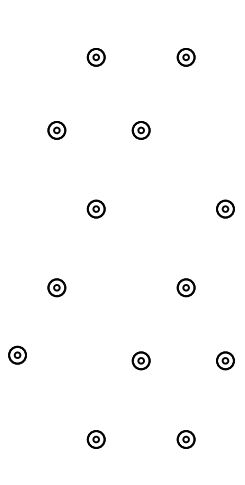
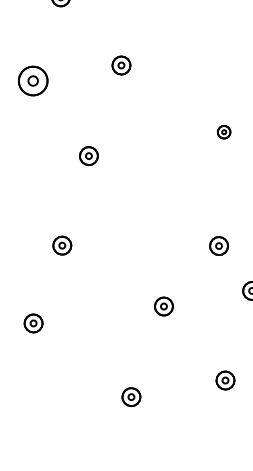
part: (56, 130) -> (32, 81), size x1.6
part: (225, 208) -> (224, 131), size x0.7
part: (185, 287) -> (218, 245), moved

